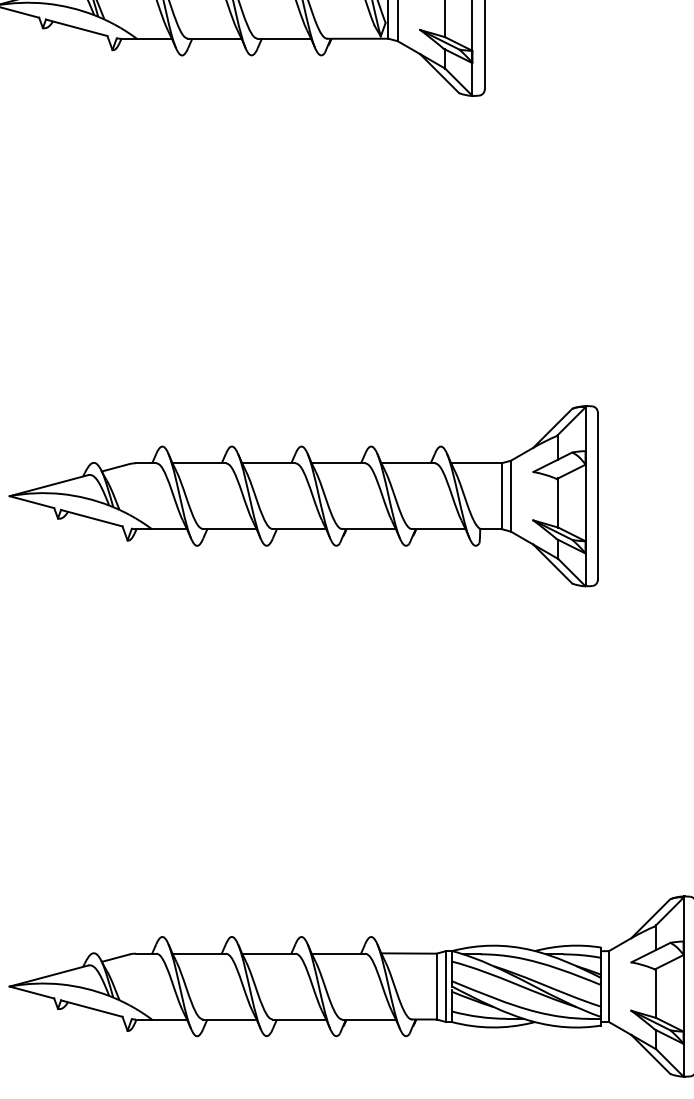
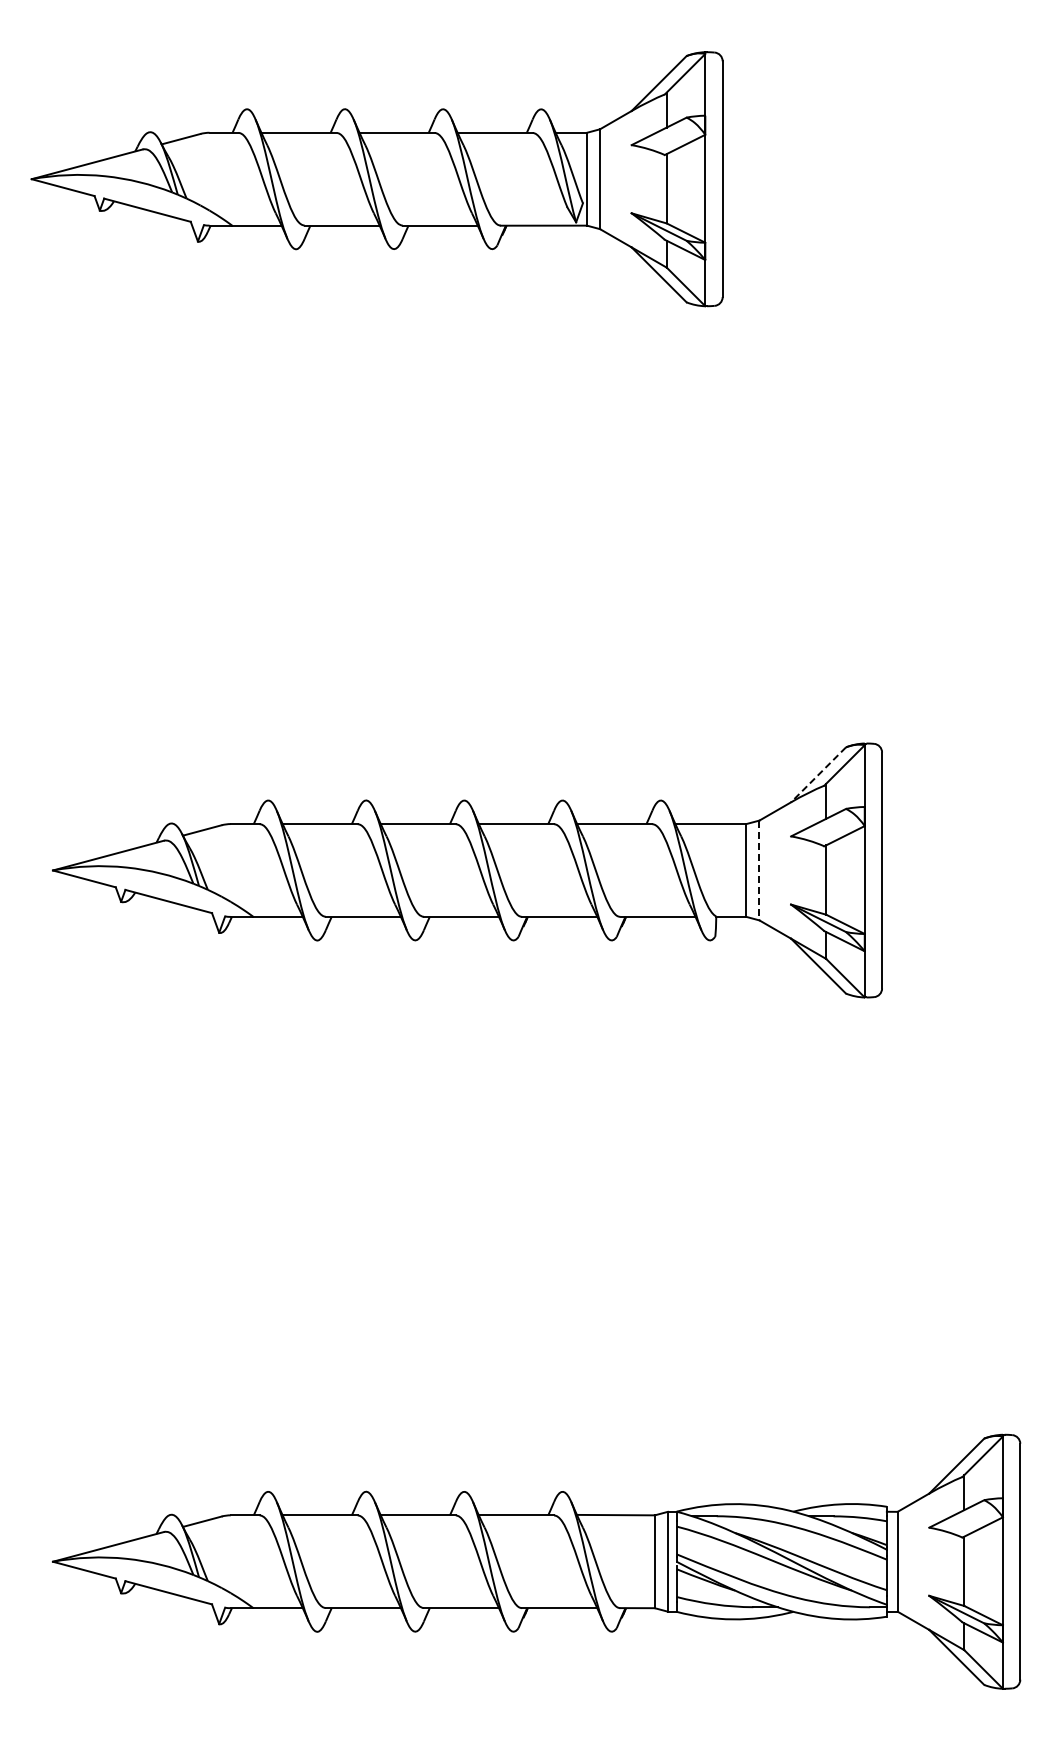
line: (552, 428) -> (818, 774), solid -> dashed
line: (510, 496) -> (759, 870), solid -> dashed

